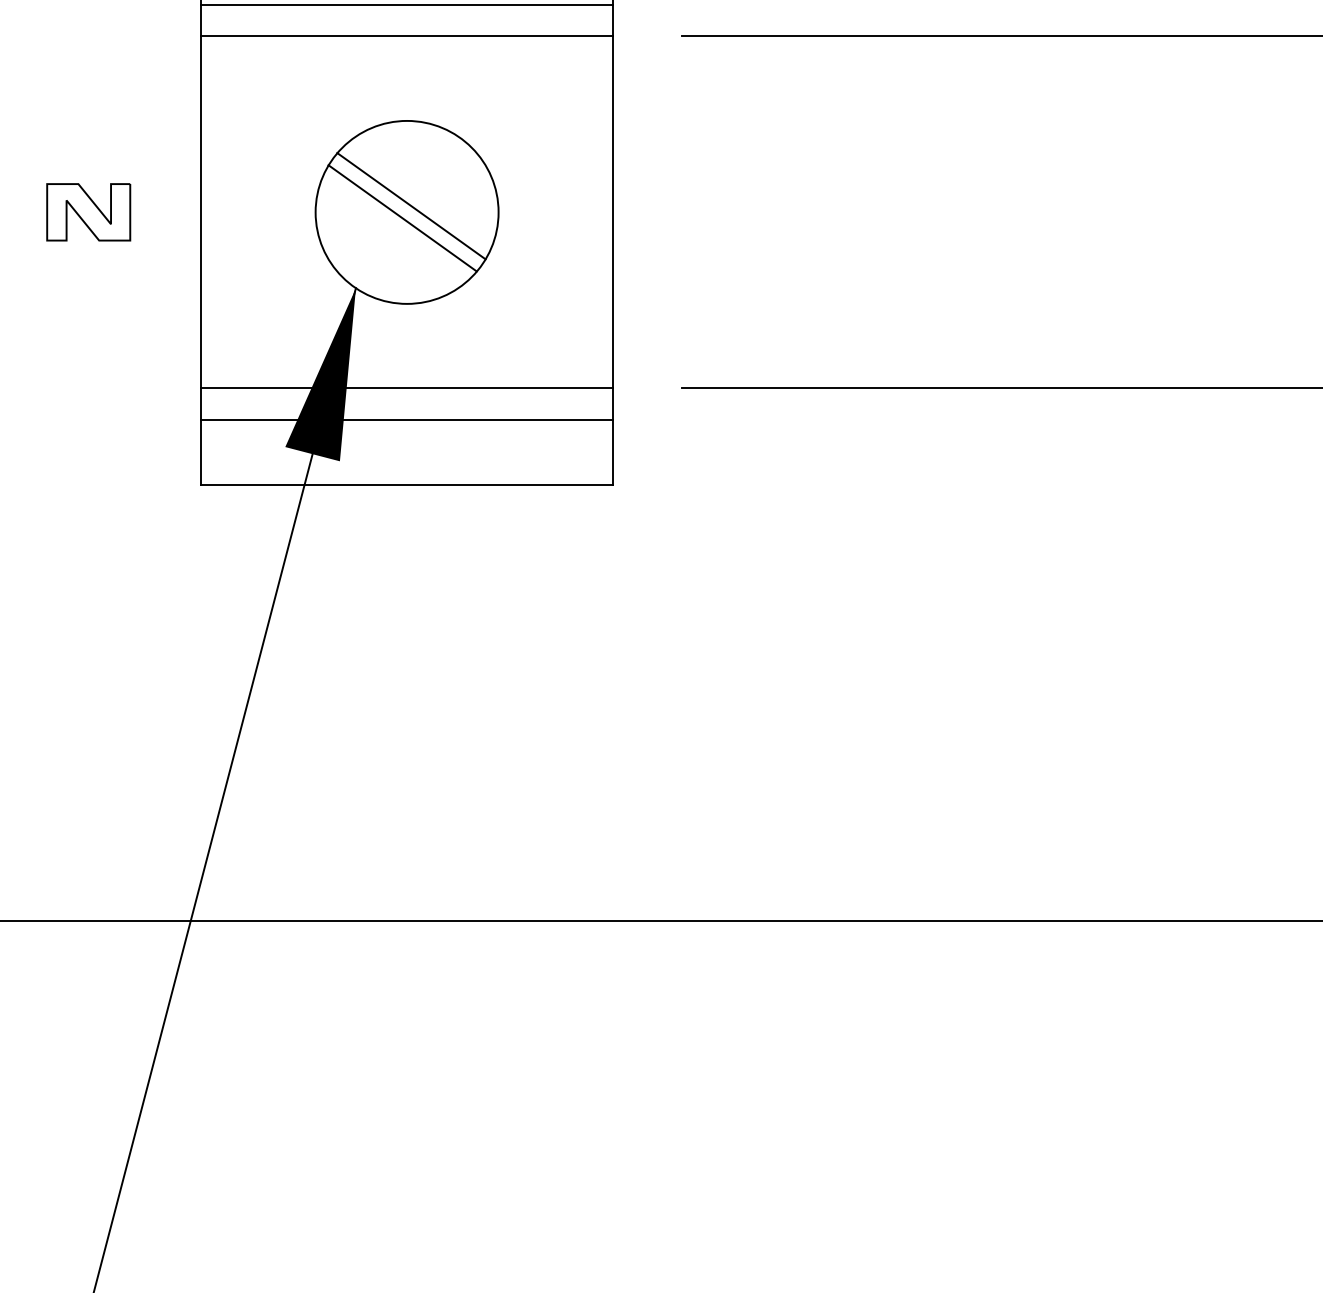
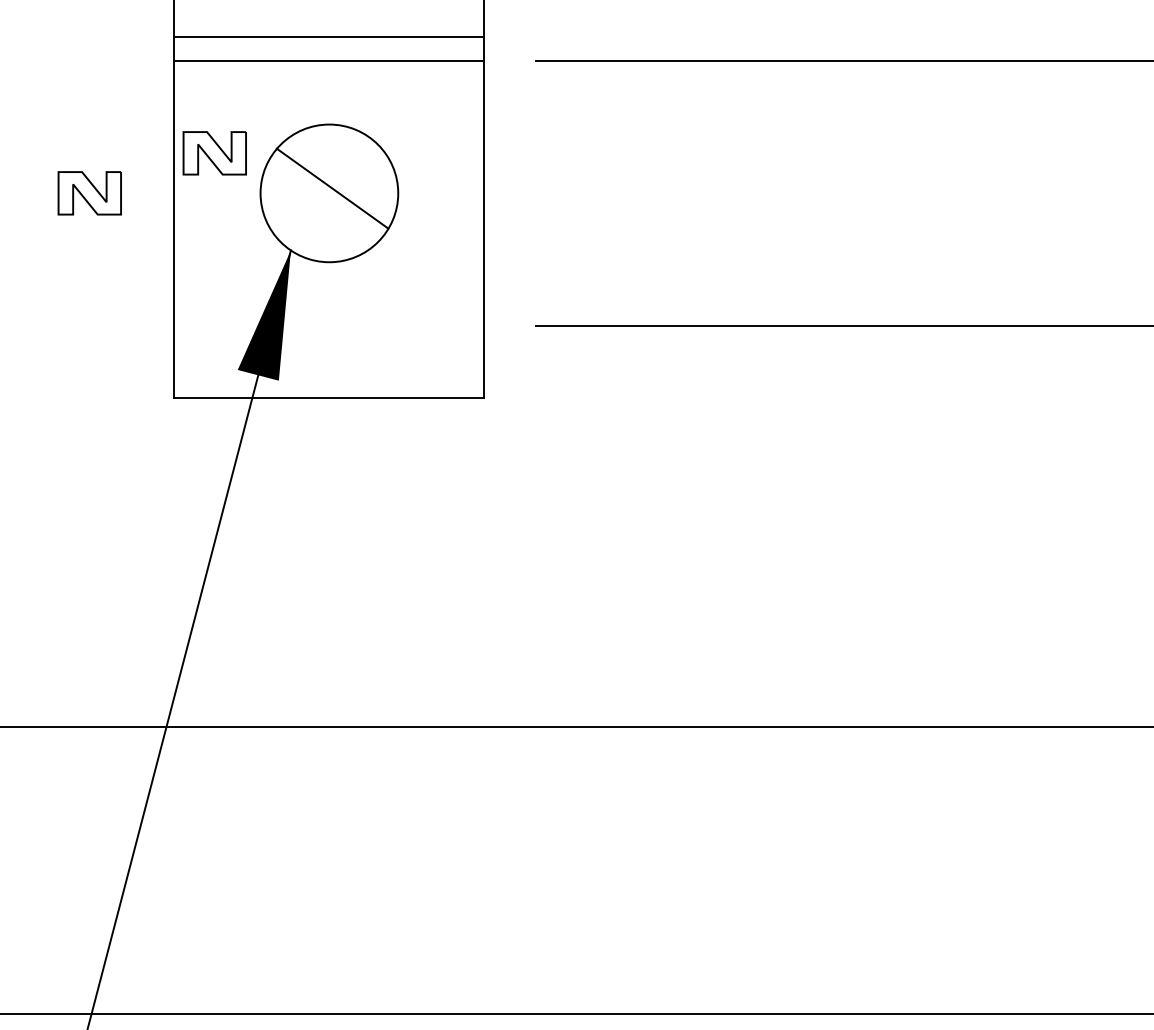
part: (254, 159) -> (214, 153), added
line: (401, 217) -> (325, 197), removed
line: (407, 387) -> (329, 325), removed
line: (407, 419) -> (329, 349), removed

